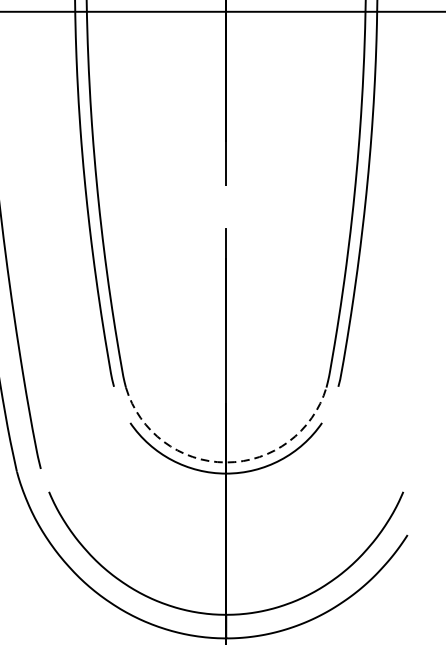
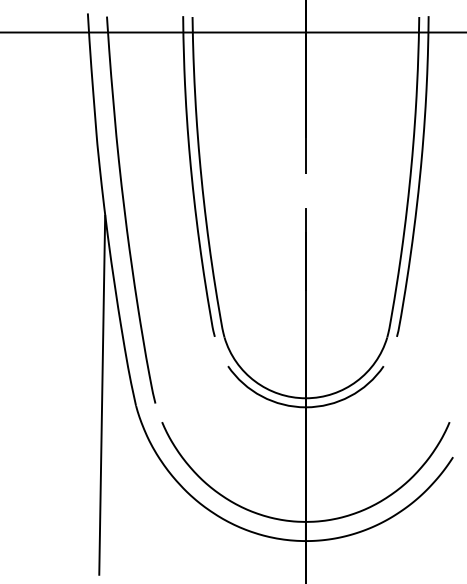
arc: (225, 462) -> (305, 398), dashed -> solid

